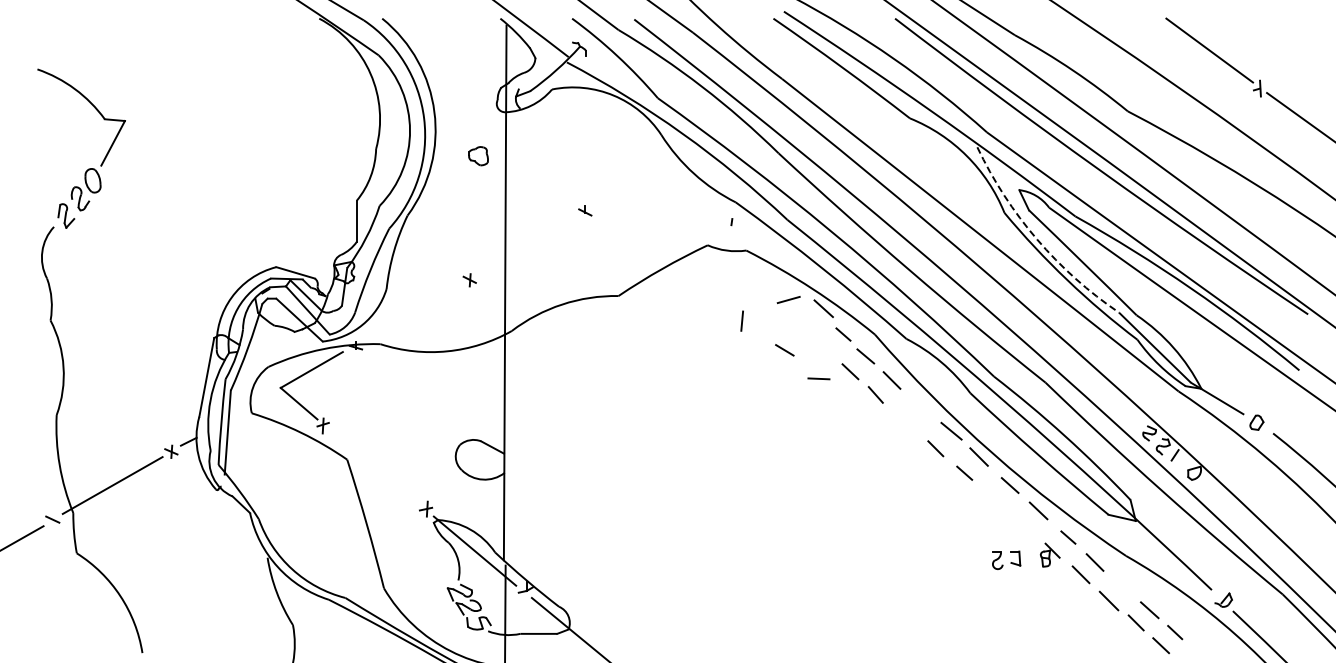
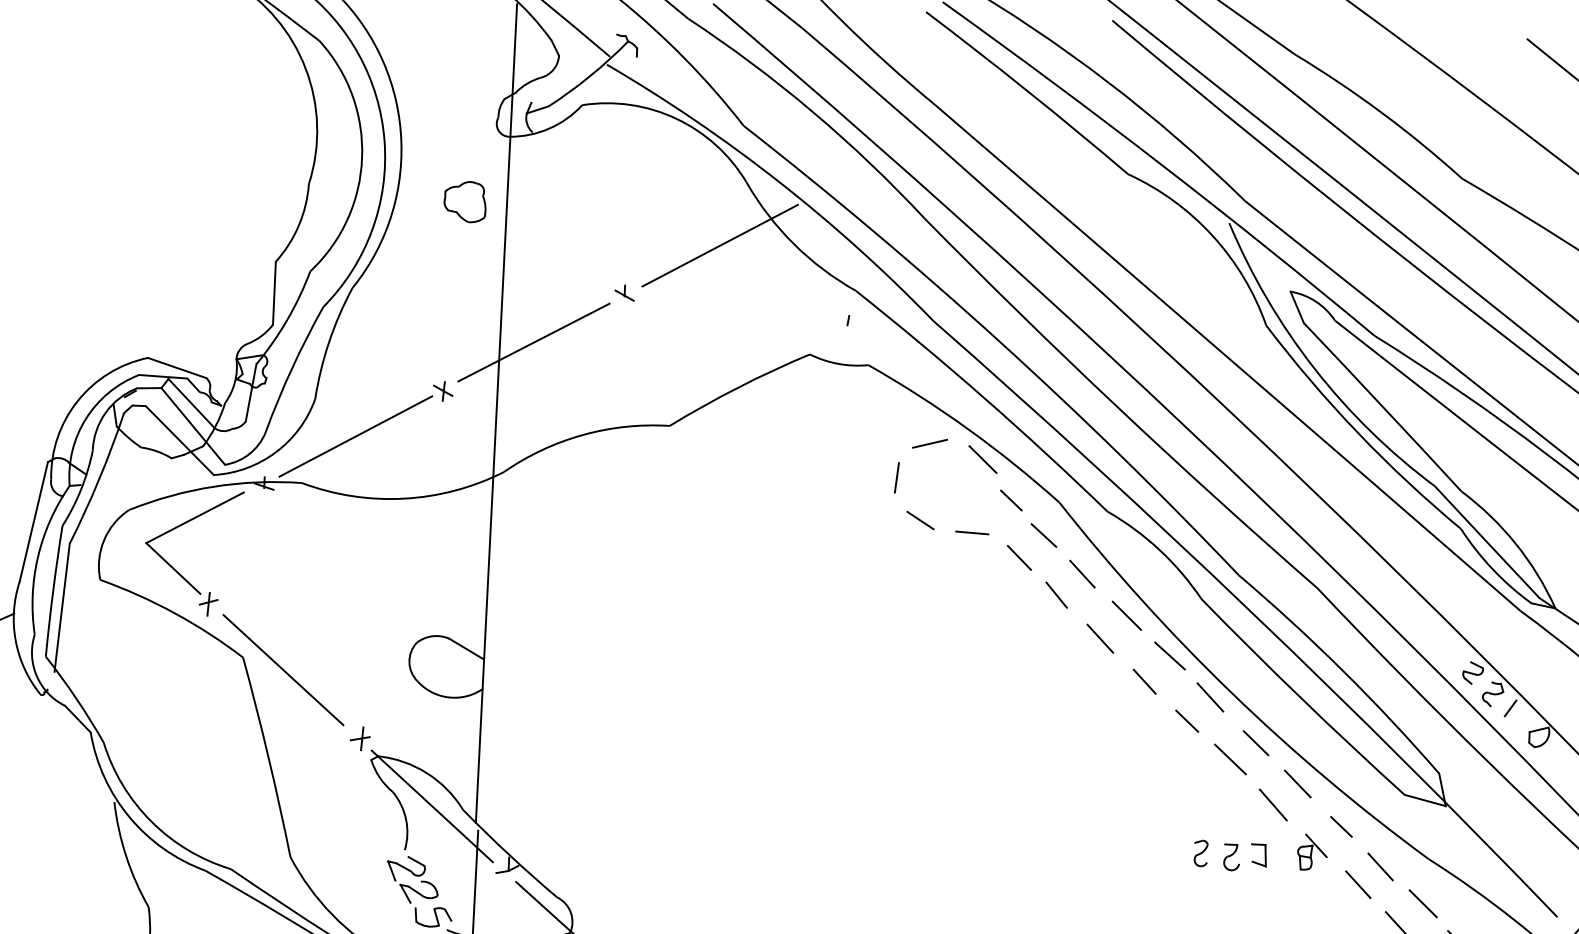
part: (478, 156) -> (465, 202), size x1.43
line: (645, 176) -> (719, 244), added
arc: (1037, 239) -> (1314, 368), dashed -> solid
line: (527, 245) -> (533, 342), added
line: (413, 311) -> (354, 435), added
line: (741, 320) -> (895, 476), moved
line: (818, 378) -> (971, 532), moved
line: (921, 406) -> (1125, 616), added
line: (905, 421) -> (1100, 637), added
line: (373, 466) -> (282, 669), added
line: (993, 496) -> (1229, 758), added
line: (1023, 524) -> (1273, 803), added
part: (977, 558) -> (1200, 852), added
line: (1123, 584) -> (1422, 902), added

